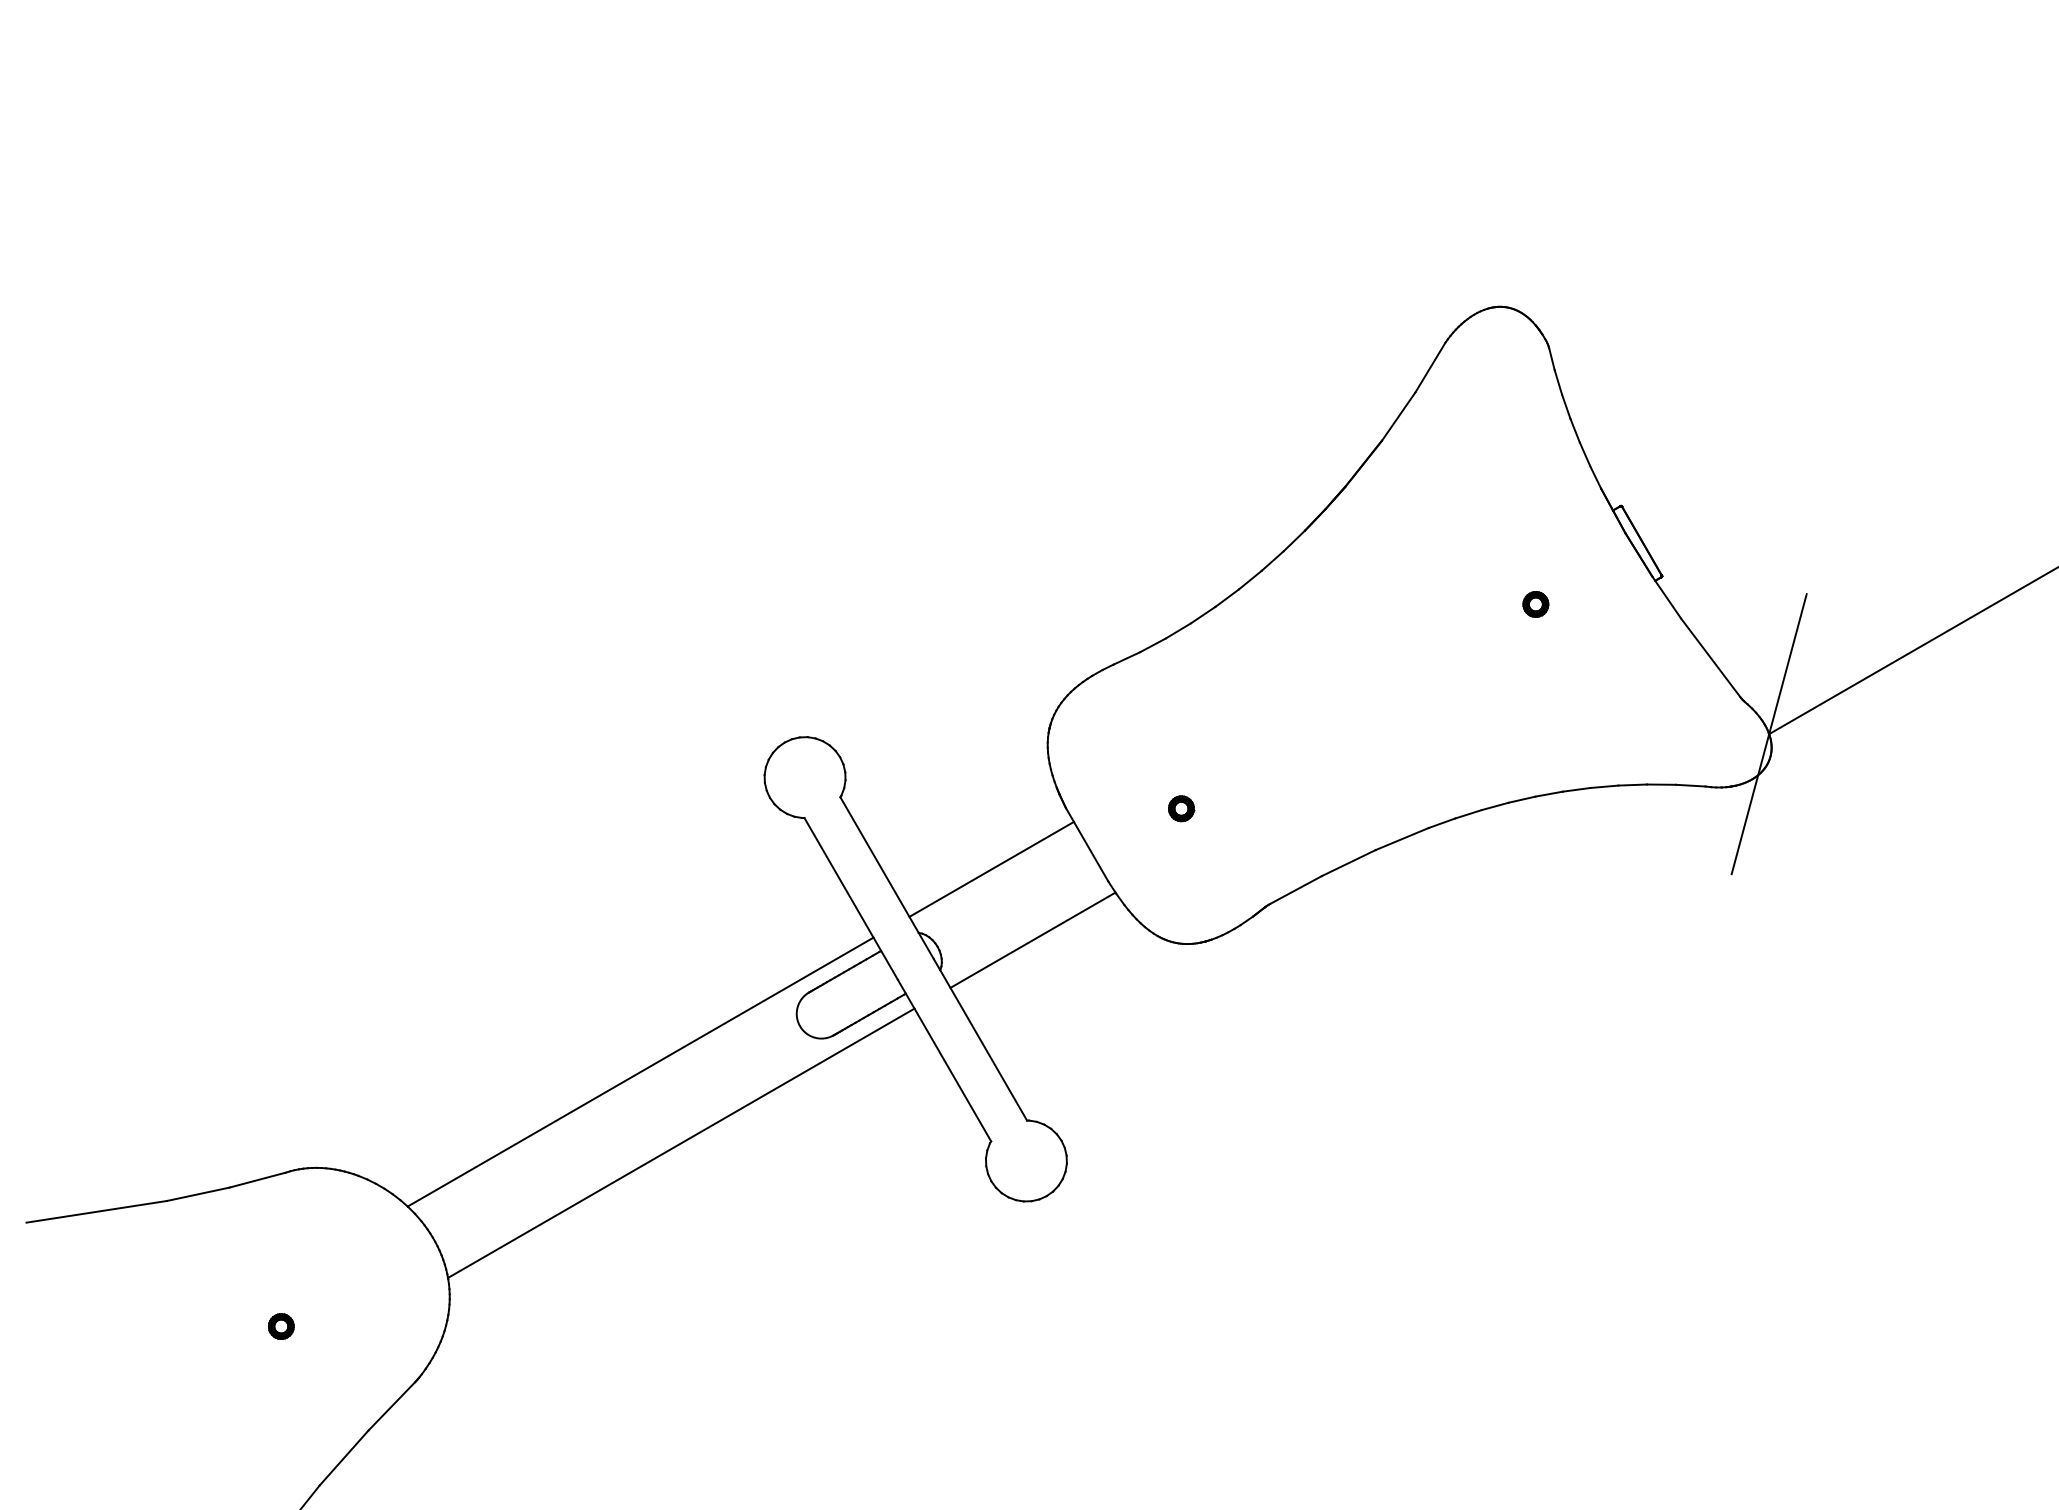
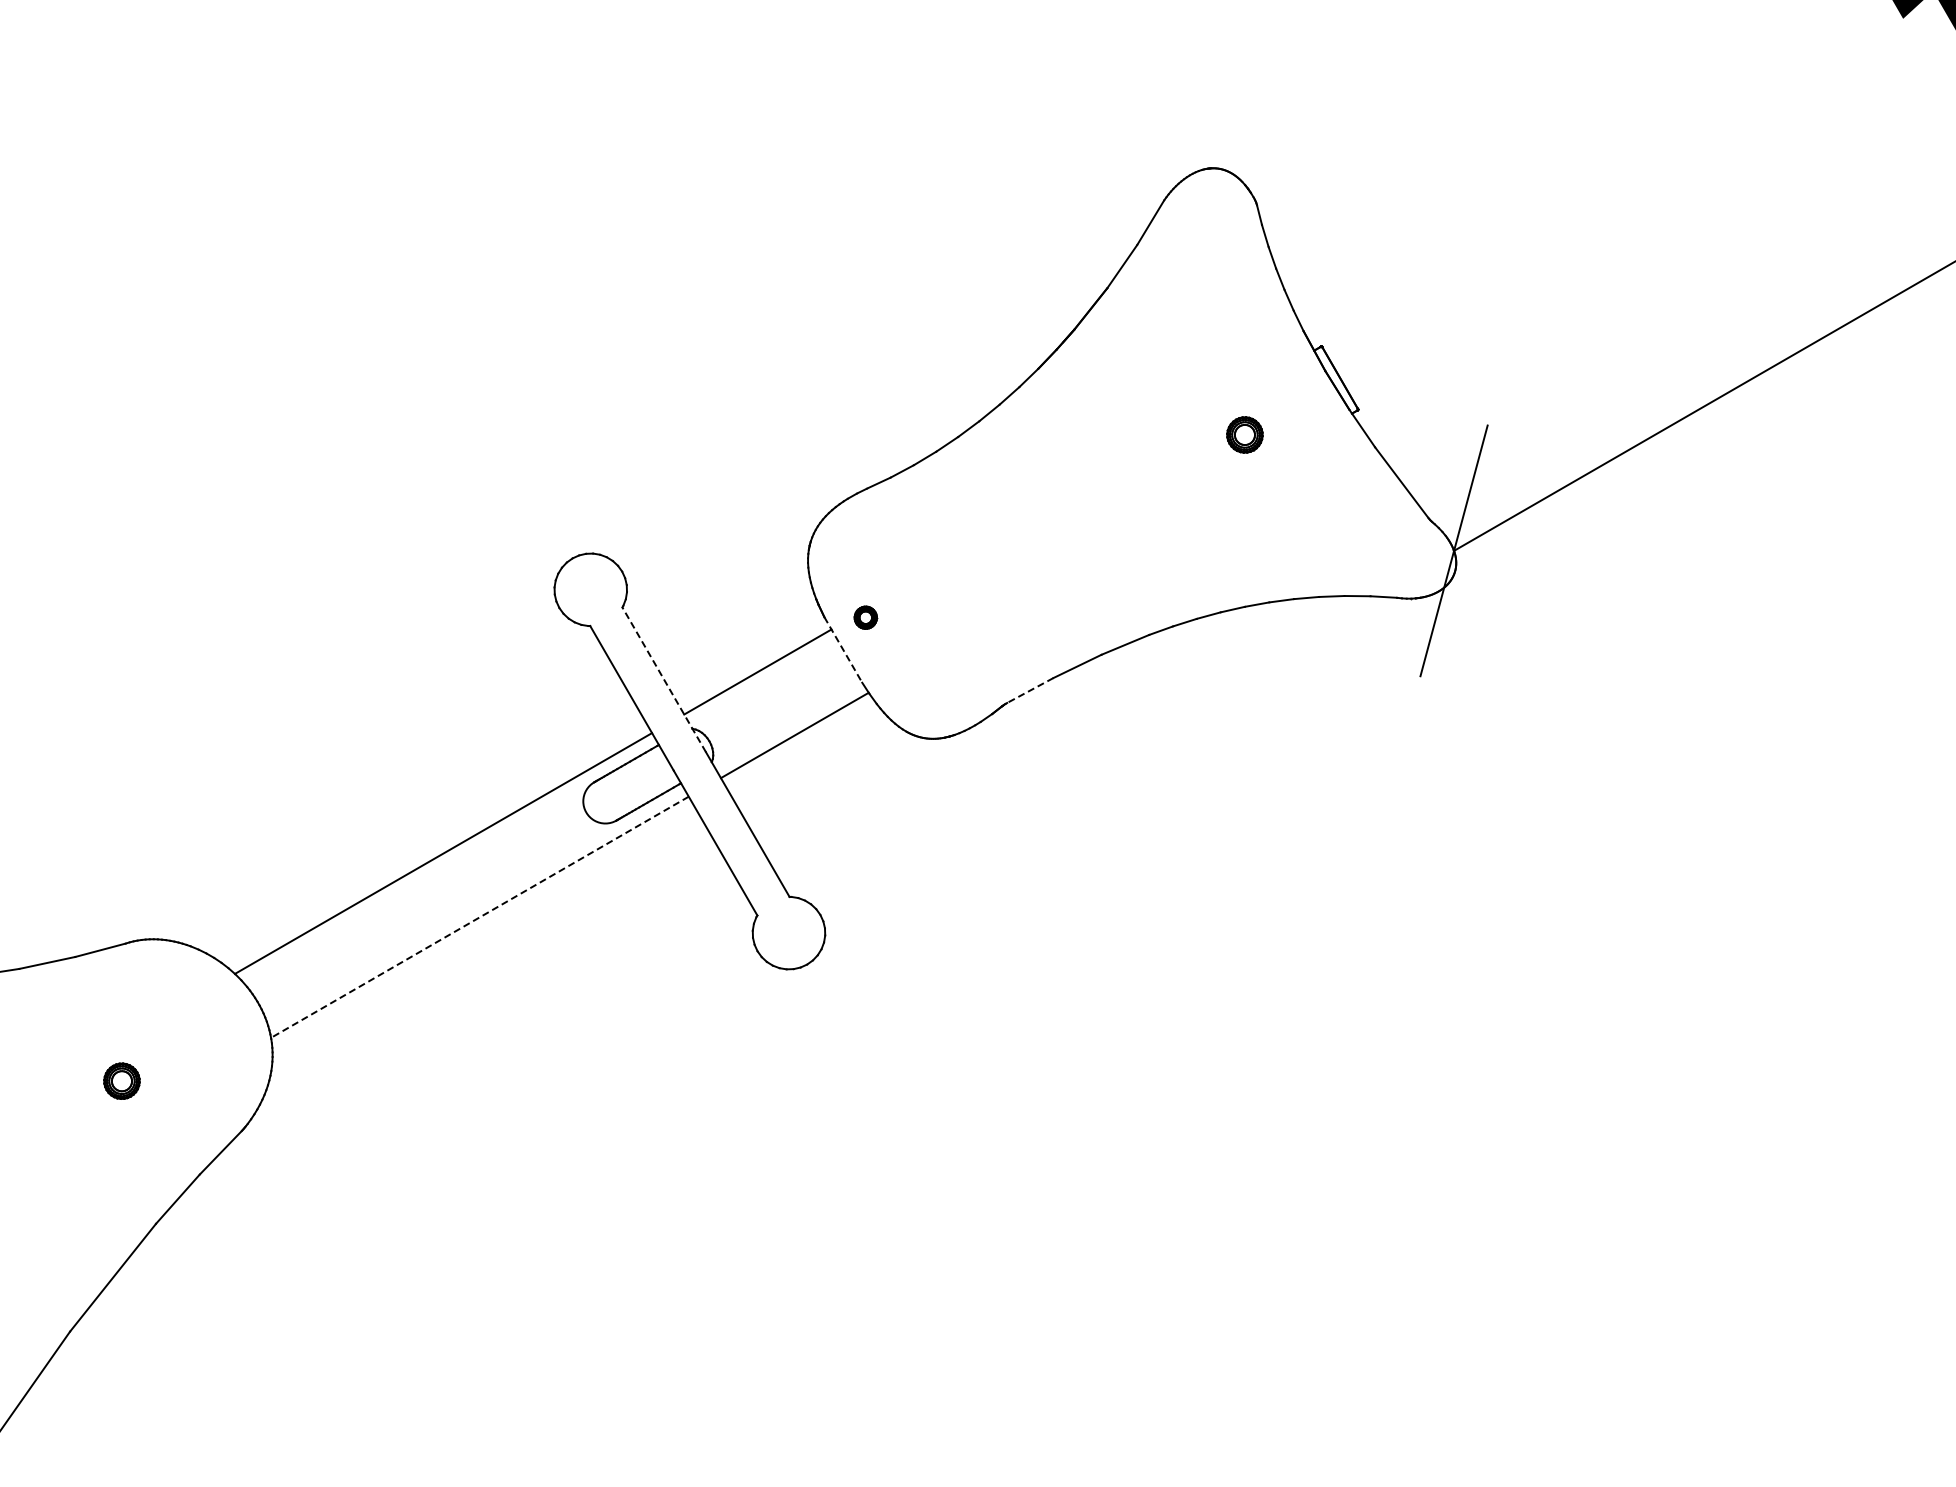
part: (1536, 604) -> (1245, 434), size x1.6
part: (1181, 808) -> (865, 617), moved
line: (1087, 844) -> (843, 649), solid -> dashed
line: (887, 877) -> (664, 679), solid -> dashed
line: (1295, 890) -> (1029, 690), solid -> dashed
line: (680, 1143) -> (479, 917), solid -> dashed
part: (280, 1326) -> (121, 1081), size x1.6

